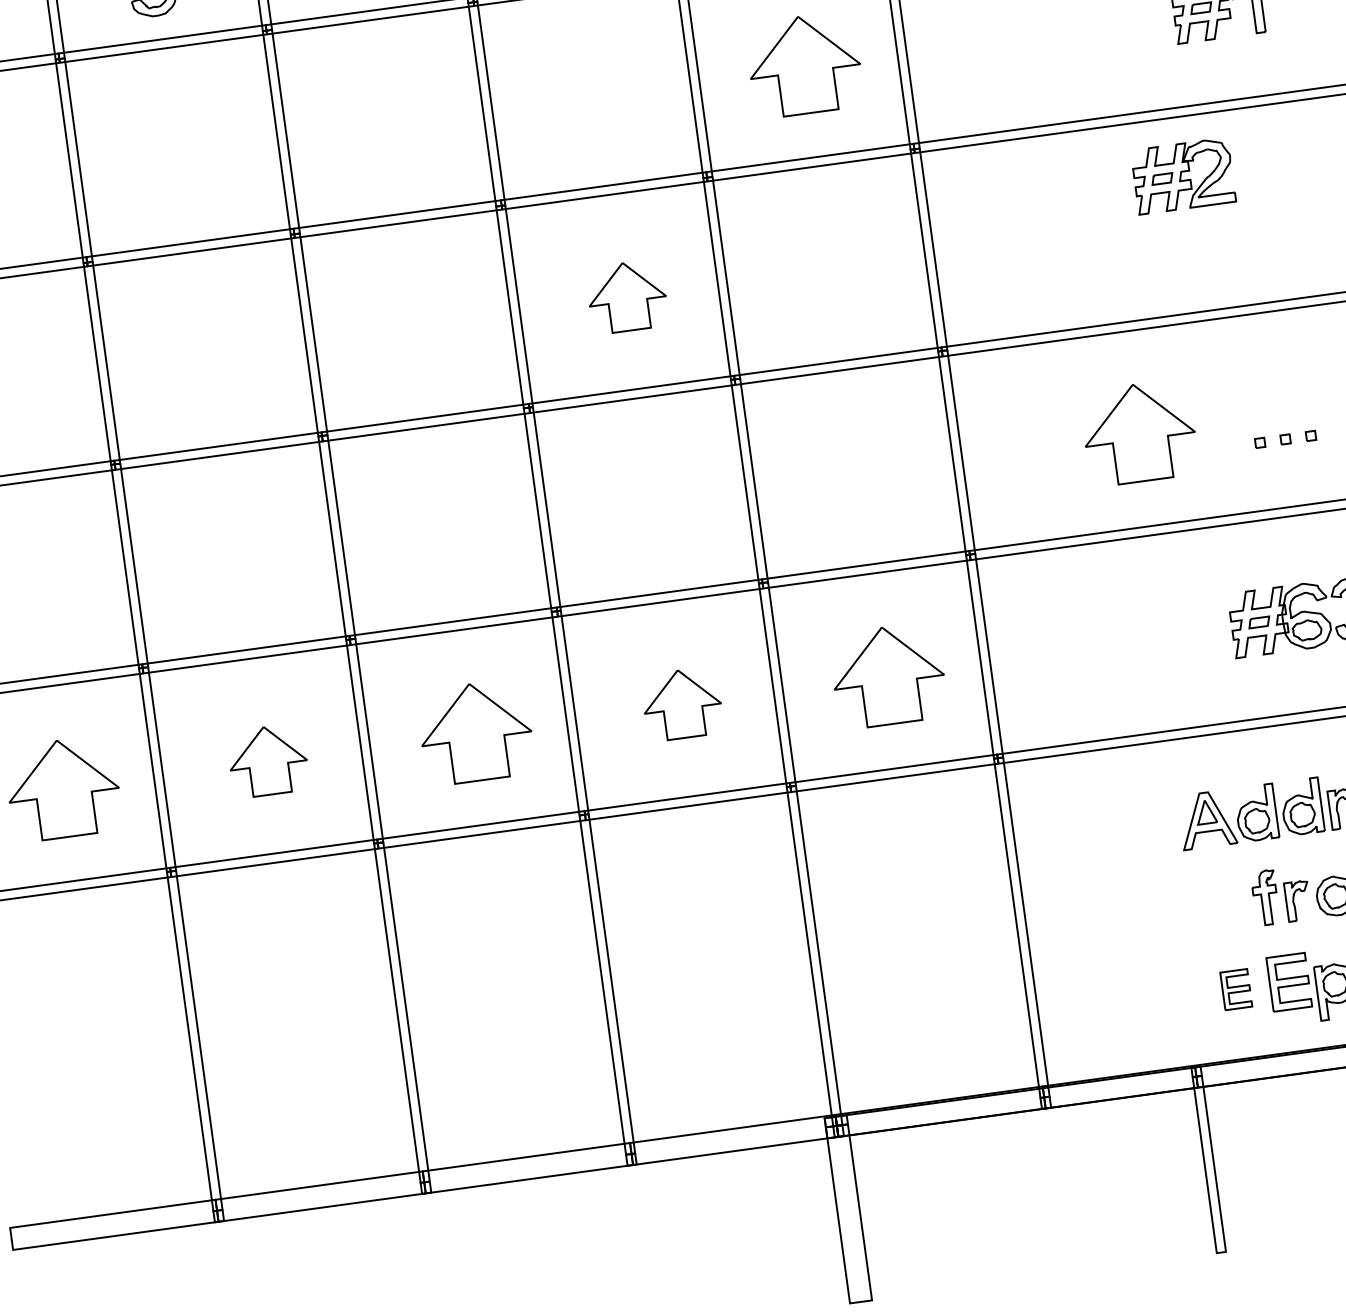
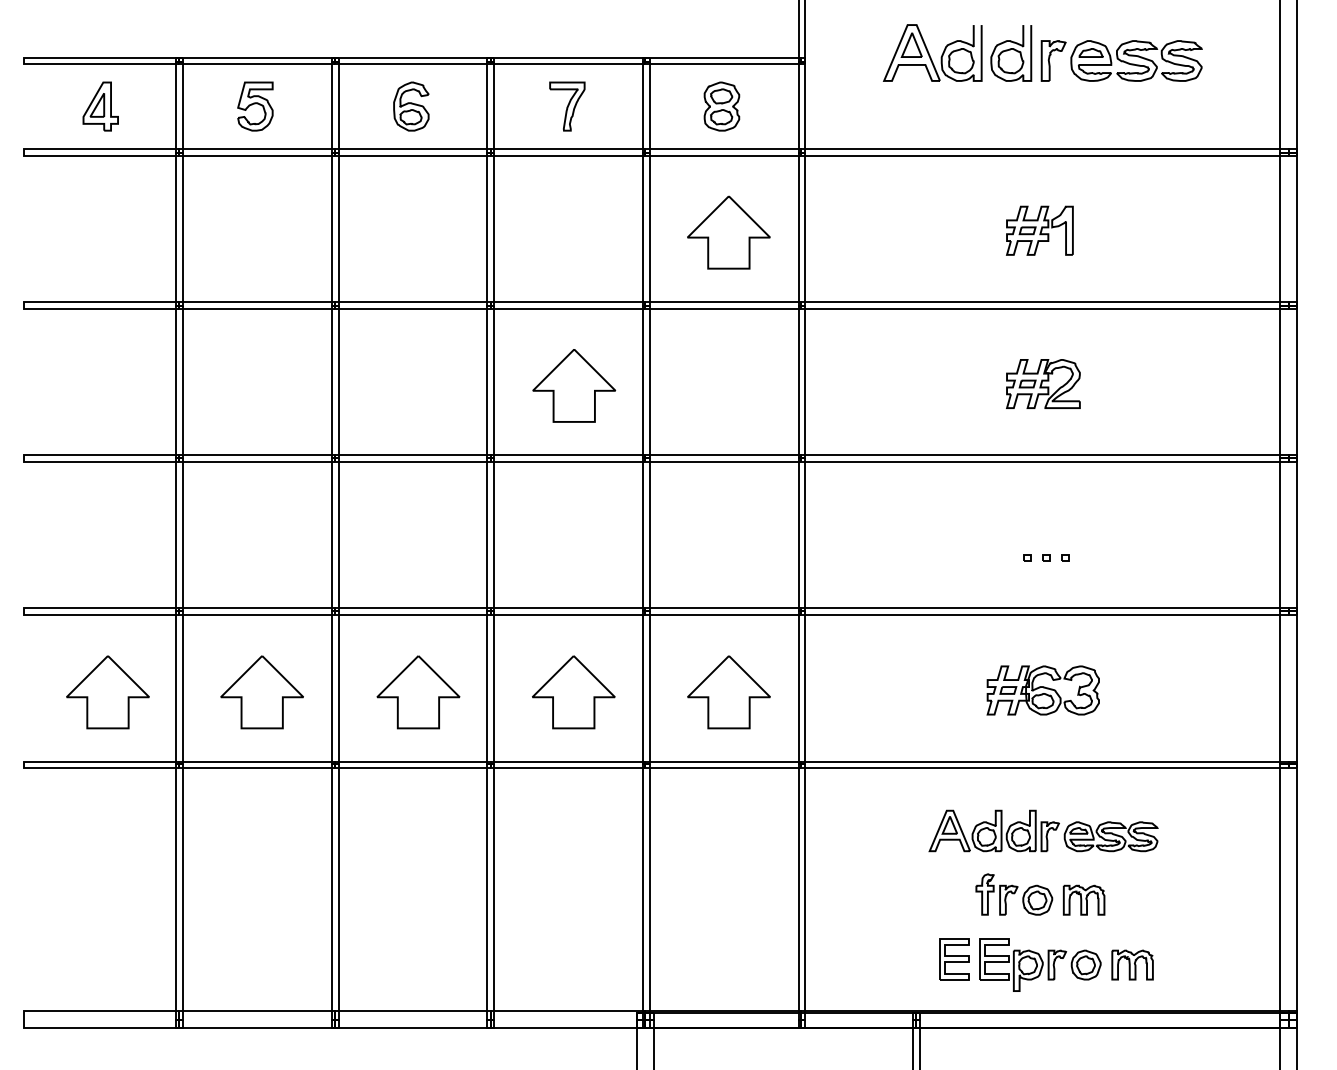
part: (1183, 175) -> (1043, 383), moved
part: (627, 296) -> (574, 385), size x1.43
part: (1138, 433) -> (938, 538), removed
part: (681, 704) -> (573, 692), size x1.43
part: (267, 761) -> (261, 692), size x1.43
part: (1236, 989) -> (954, 959), size x1.43

